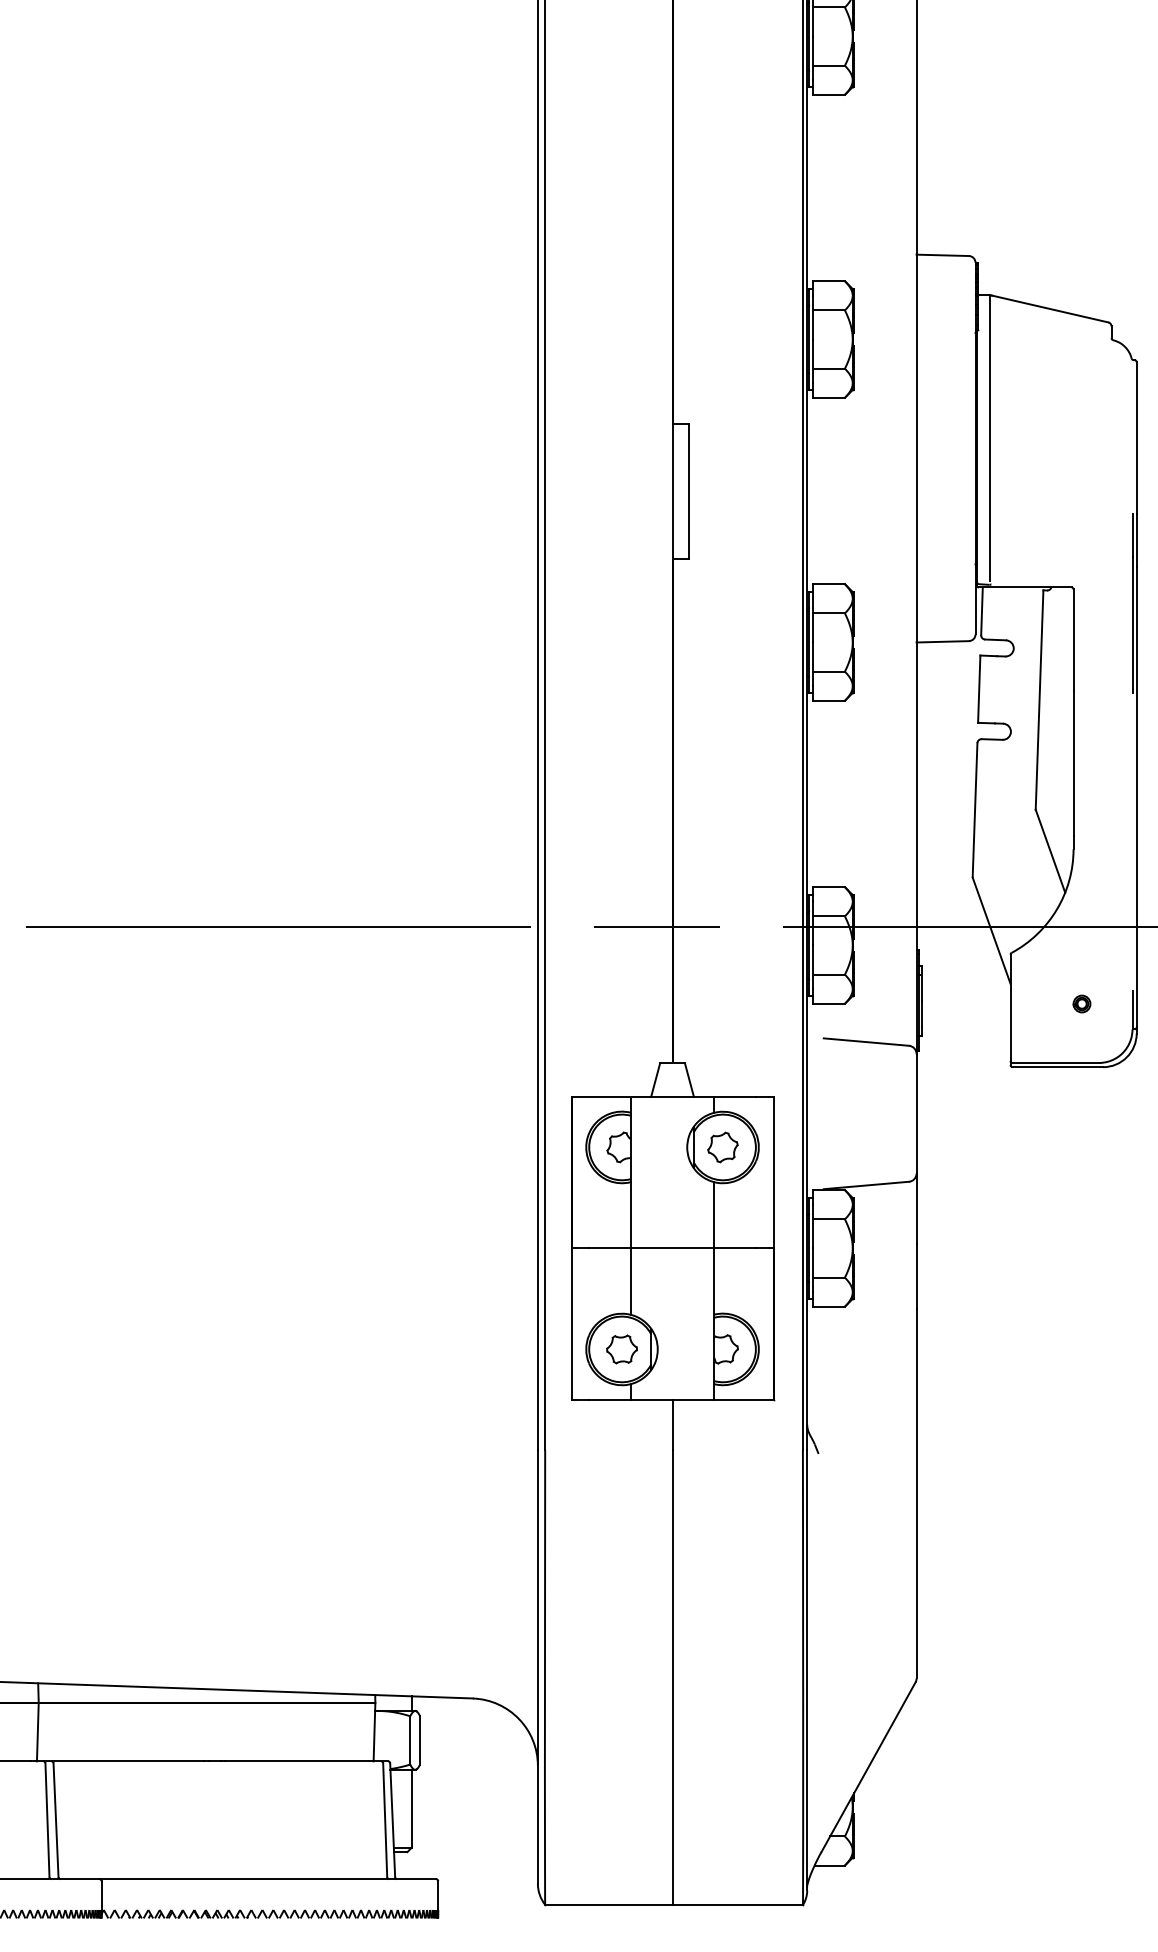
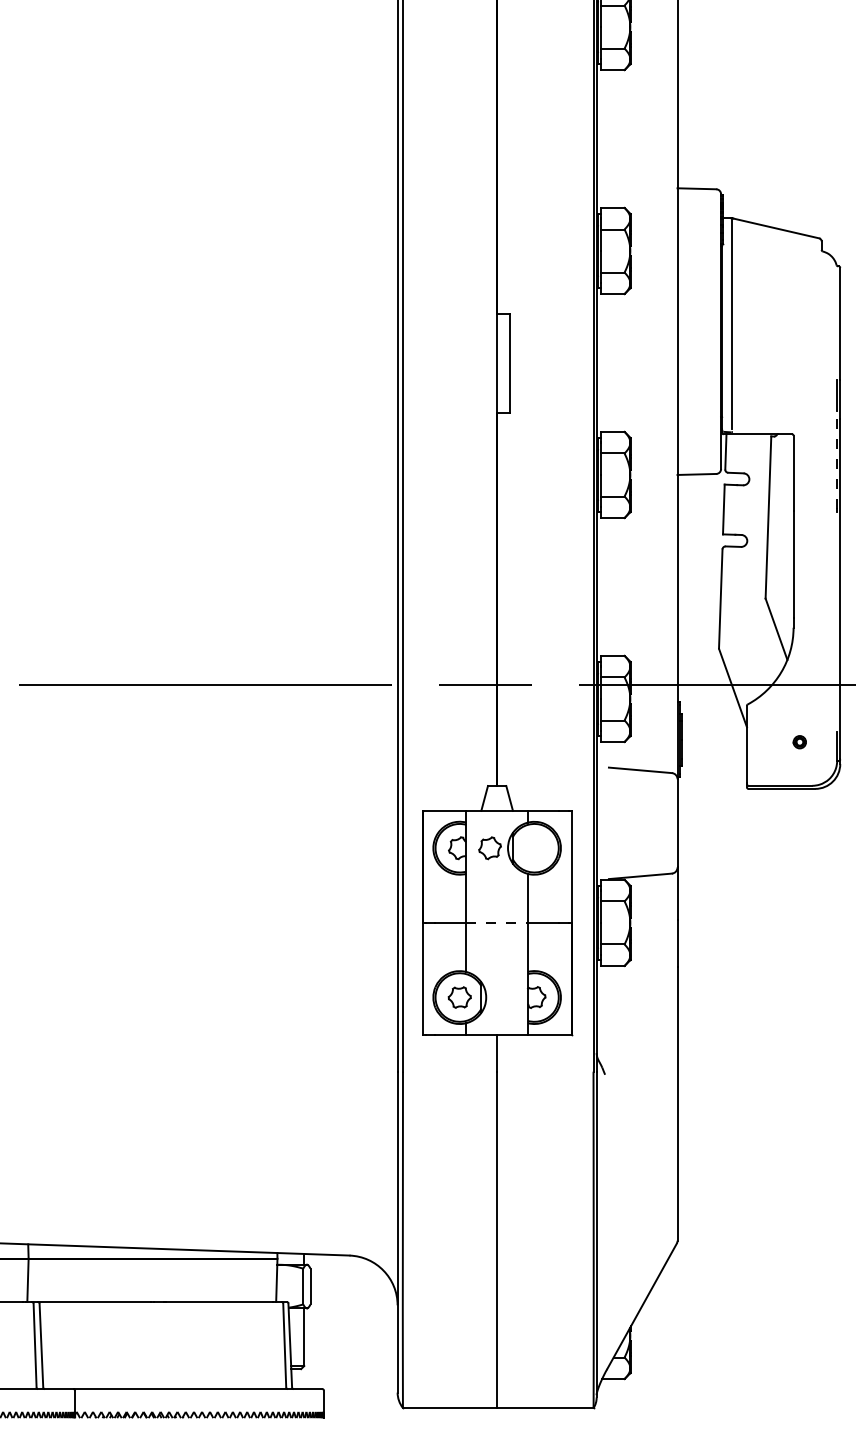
line: (1132, 622) -> (837, 460), solid -> dashed
part: (722, 1147) -> (489, 848), moved
line: (672, 1248) -> (497, 922), solid -> dashed

